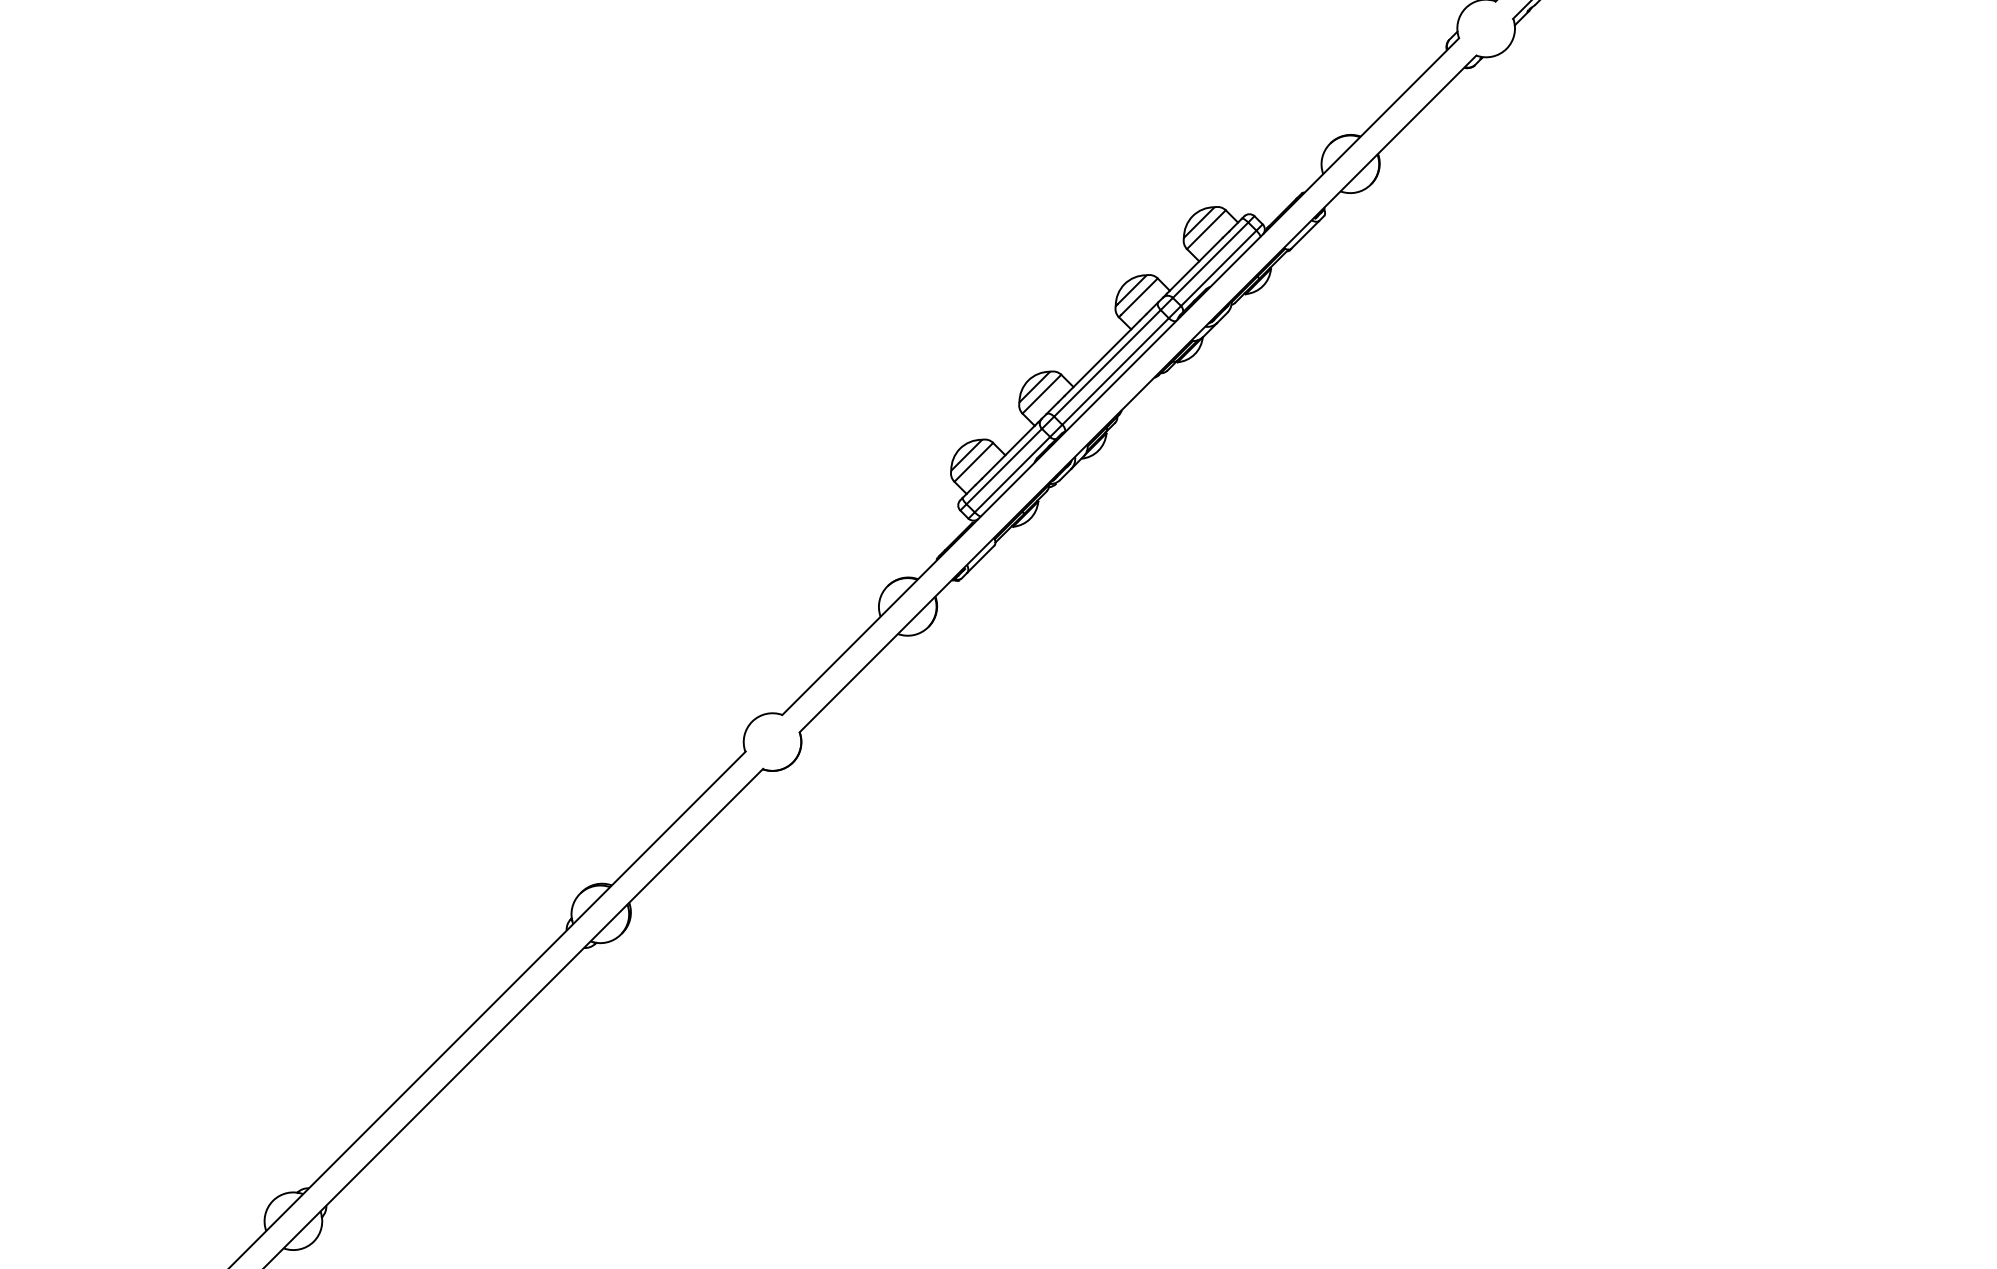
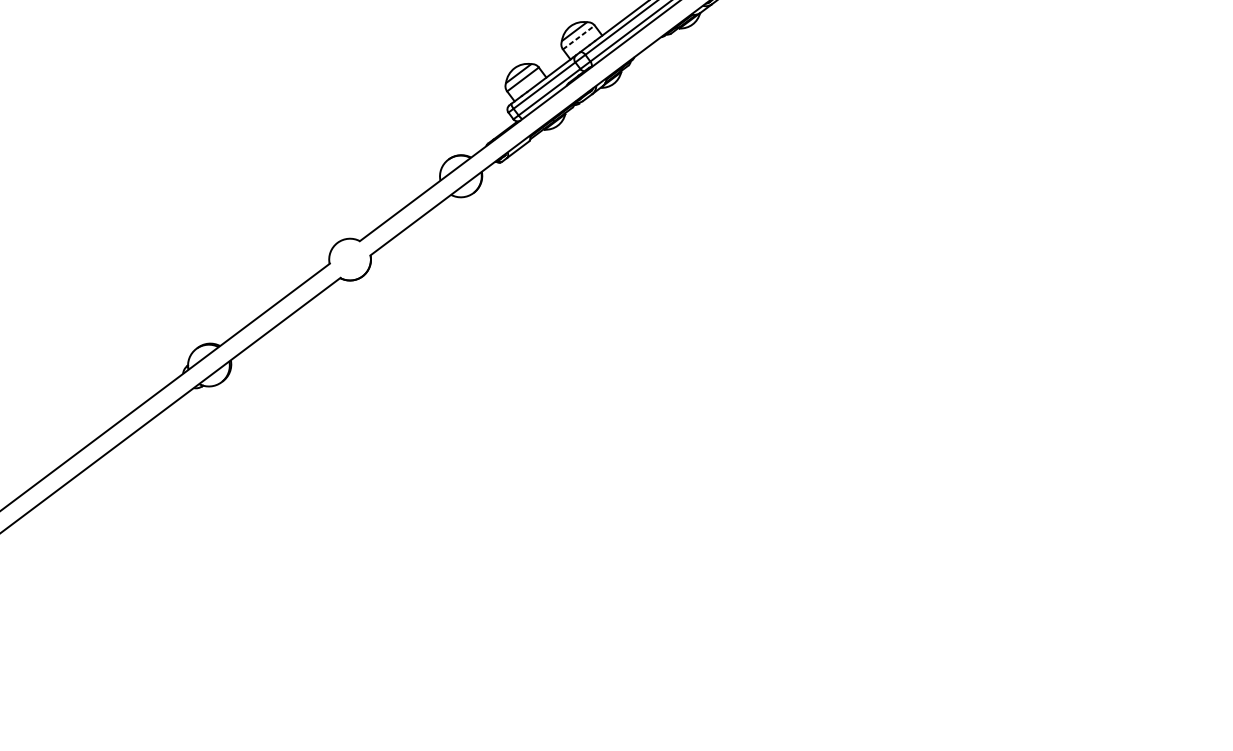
line: (1042, 393) -> (579, 37), solid -> dashed

